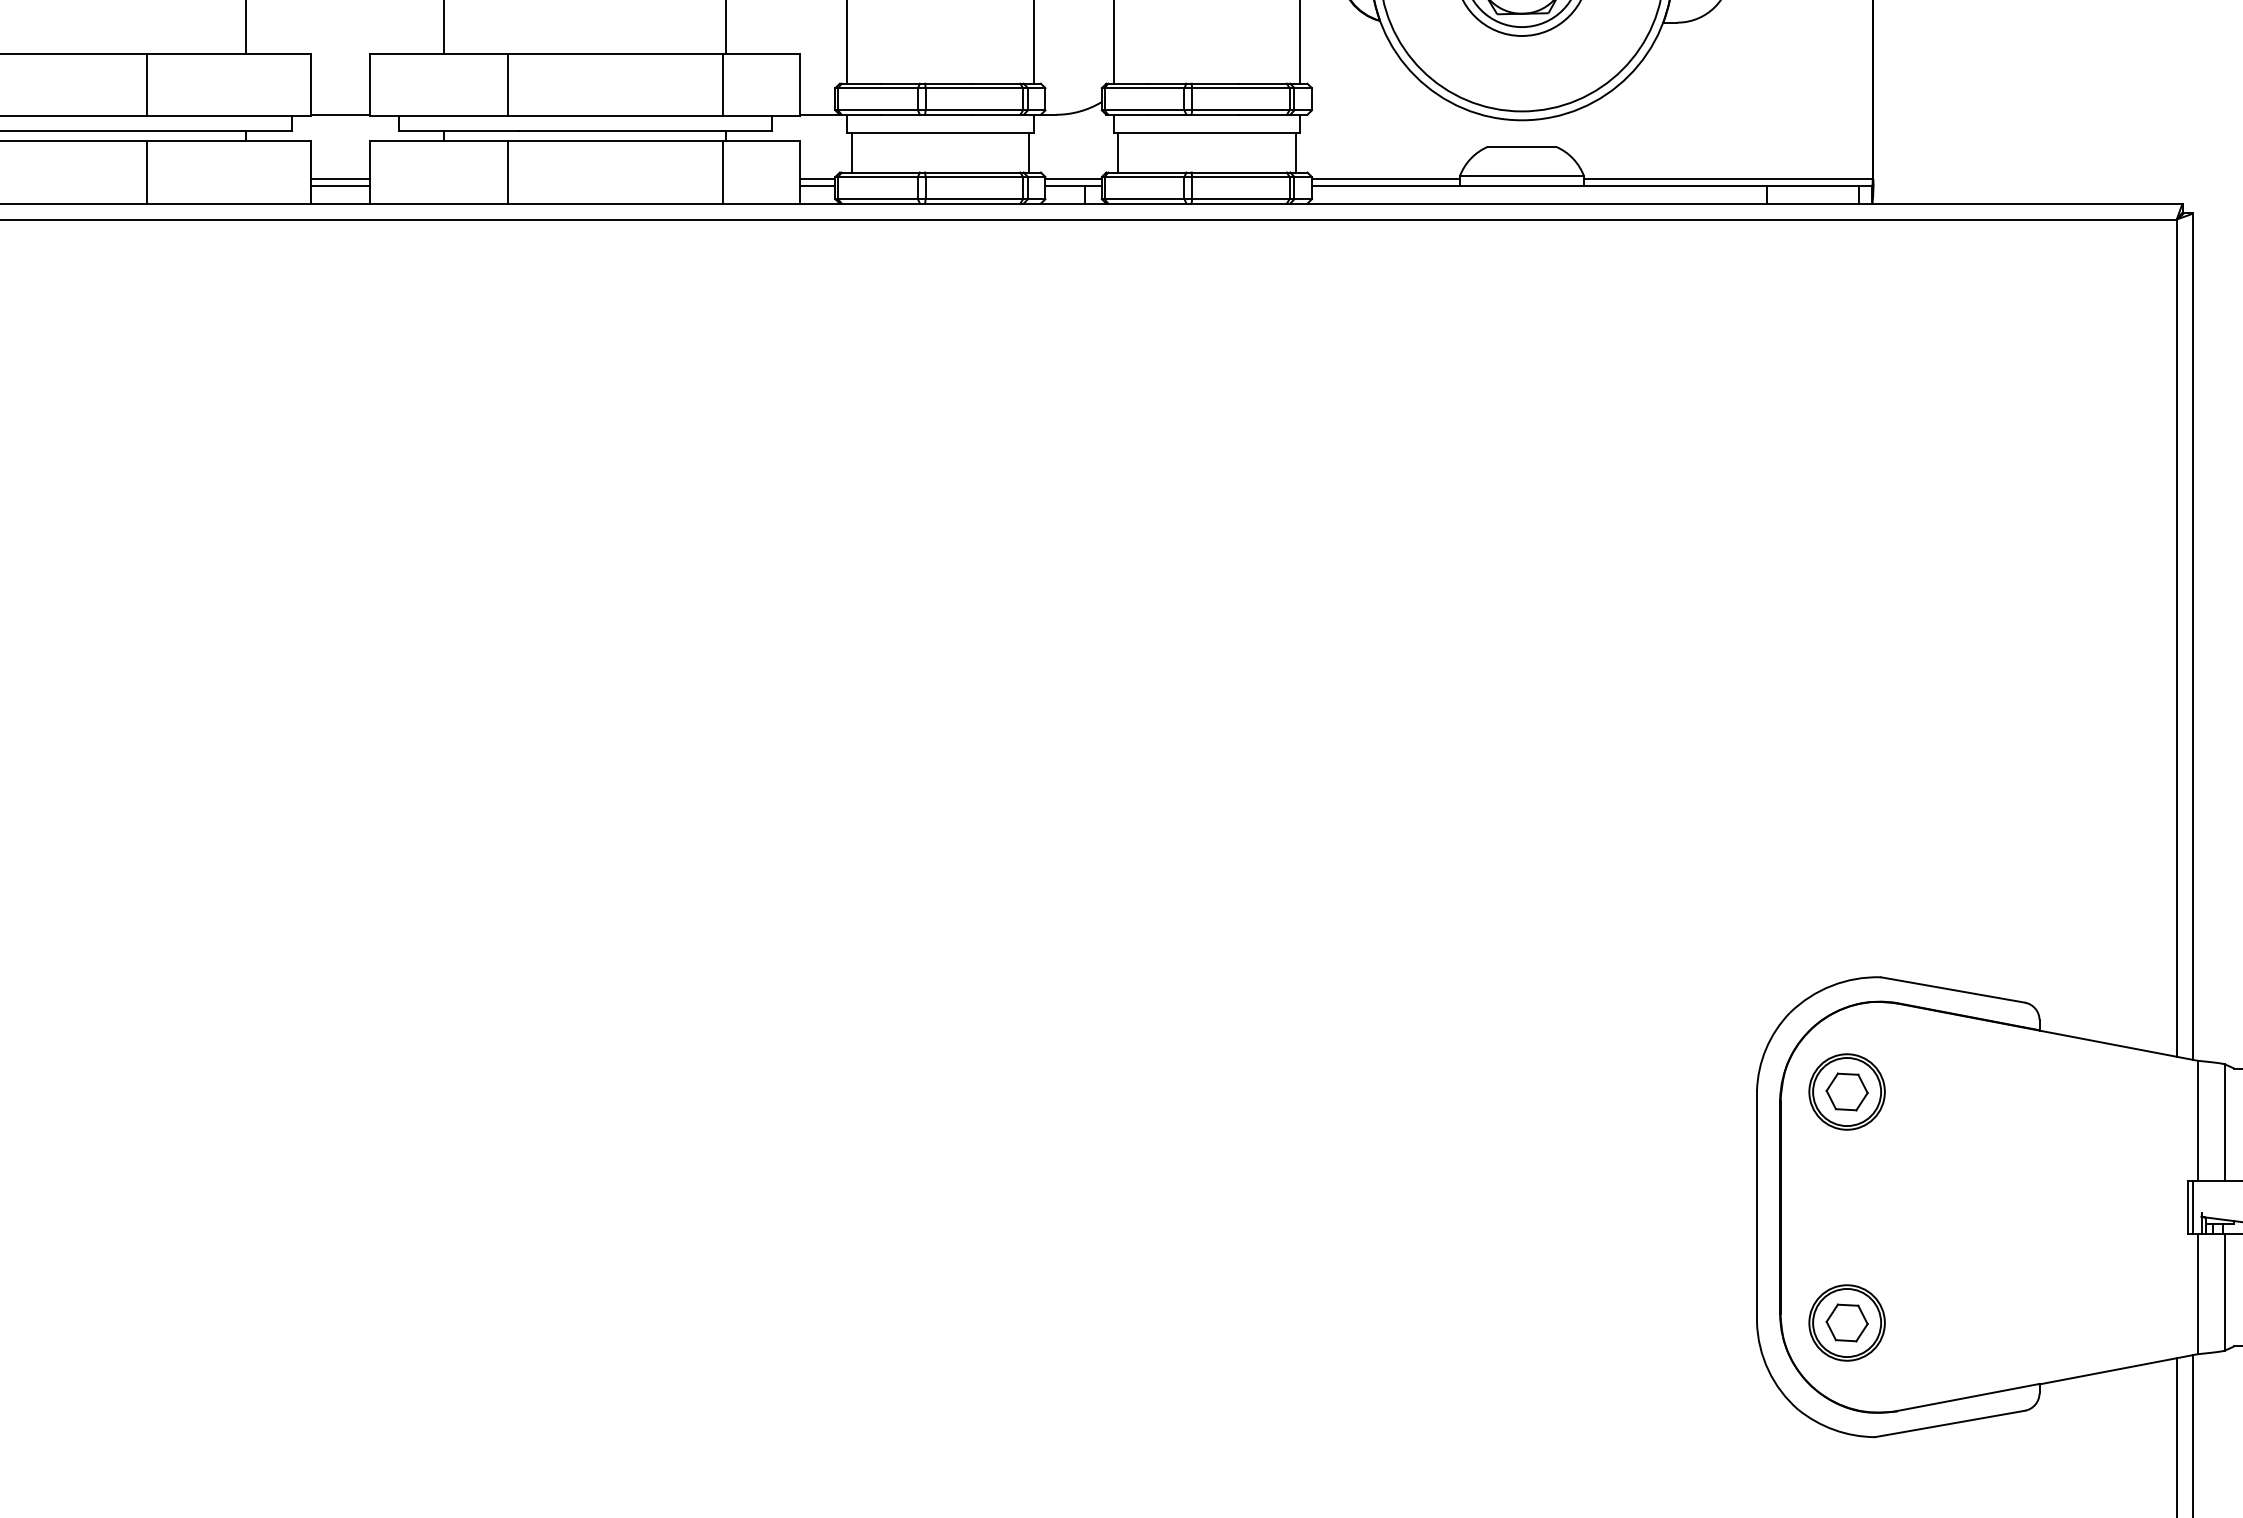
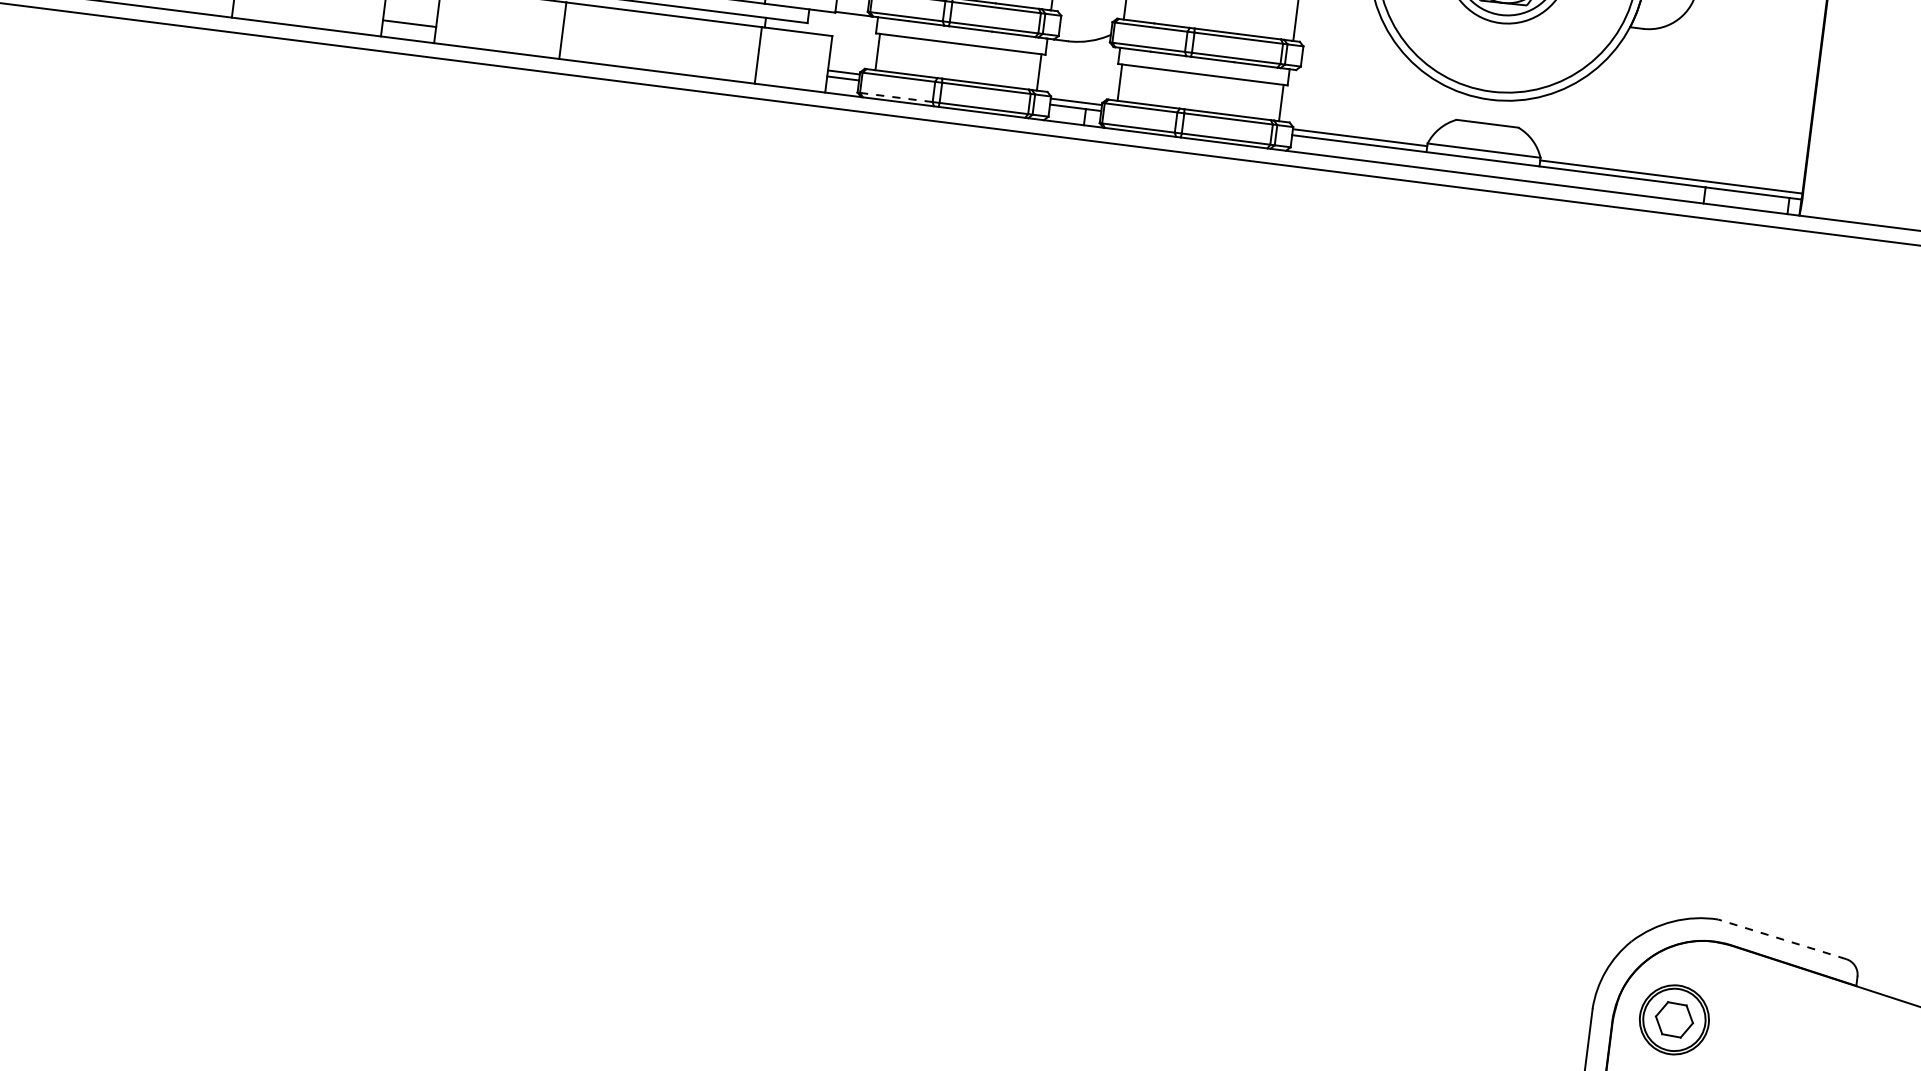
line: (340, 179) -> (410, 17), removed
line: (877, 199) -> (895, 97), solid -> dashed
line: (1952, 989) -> (1781, 938), solid -> dashed

